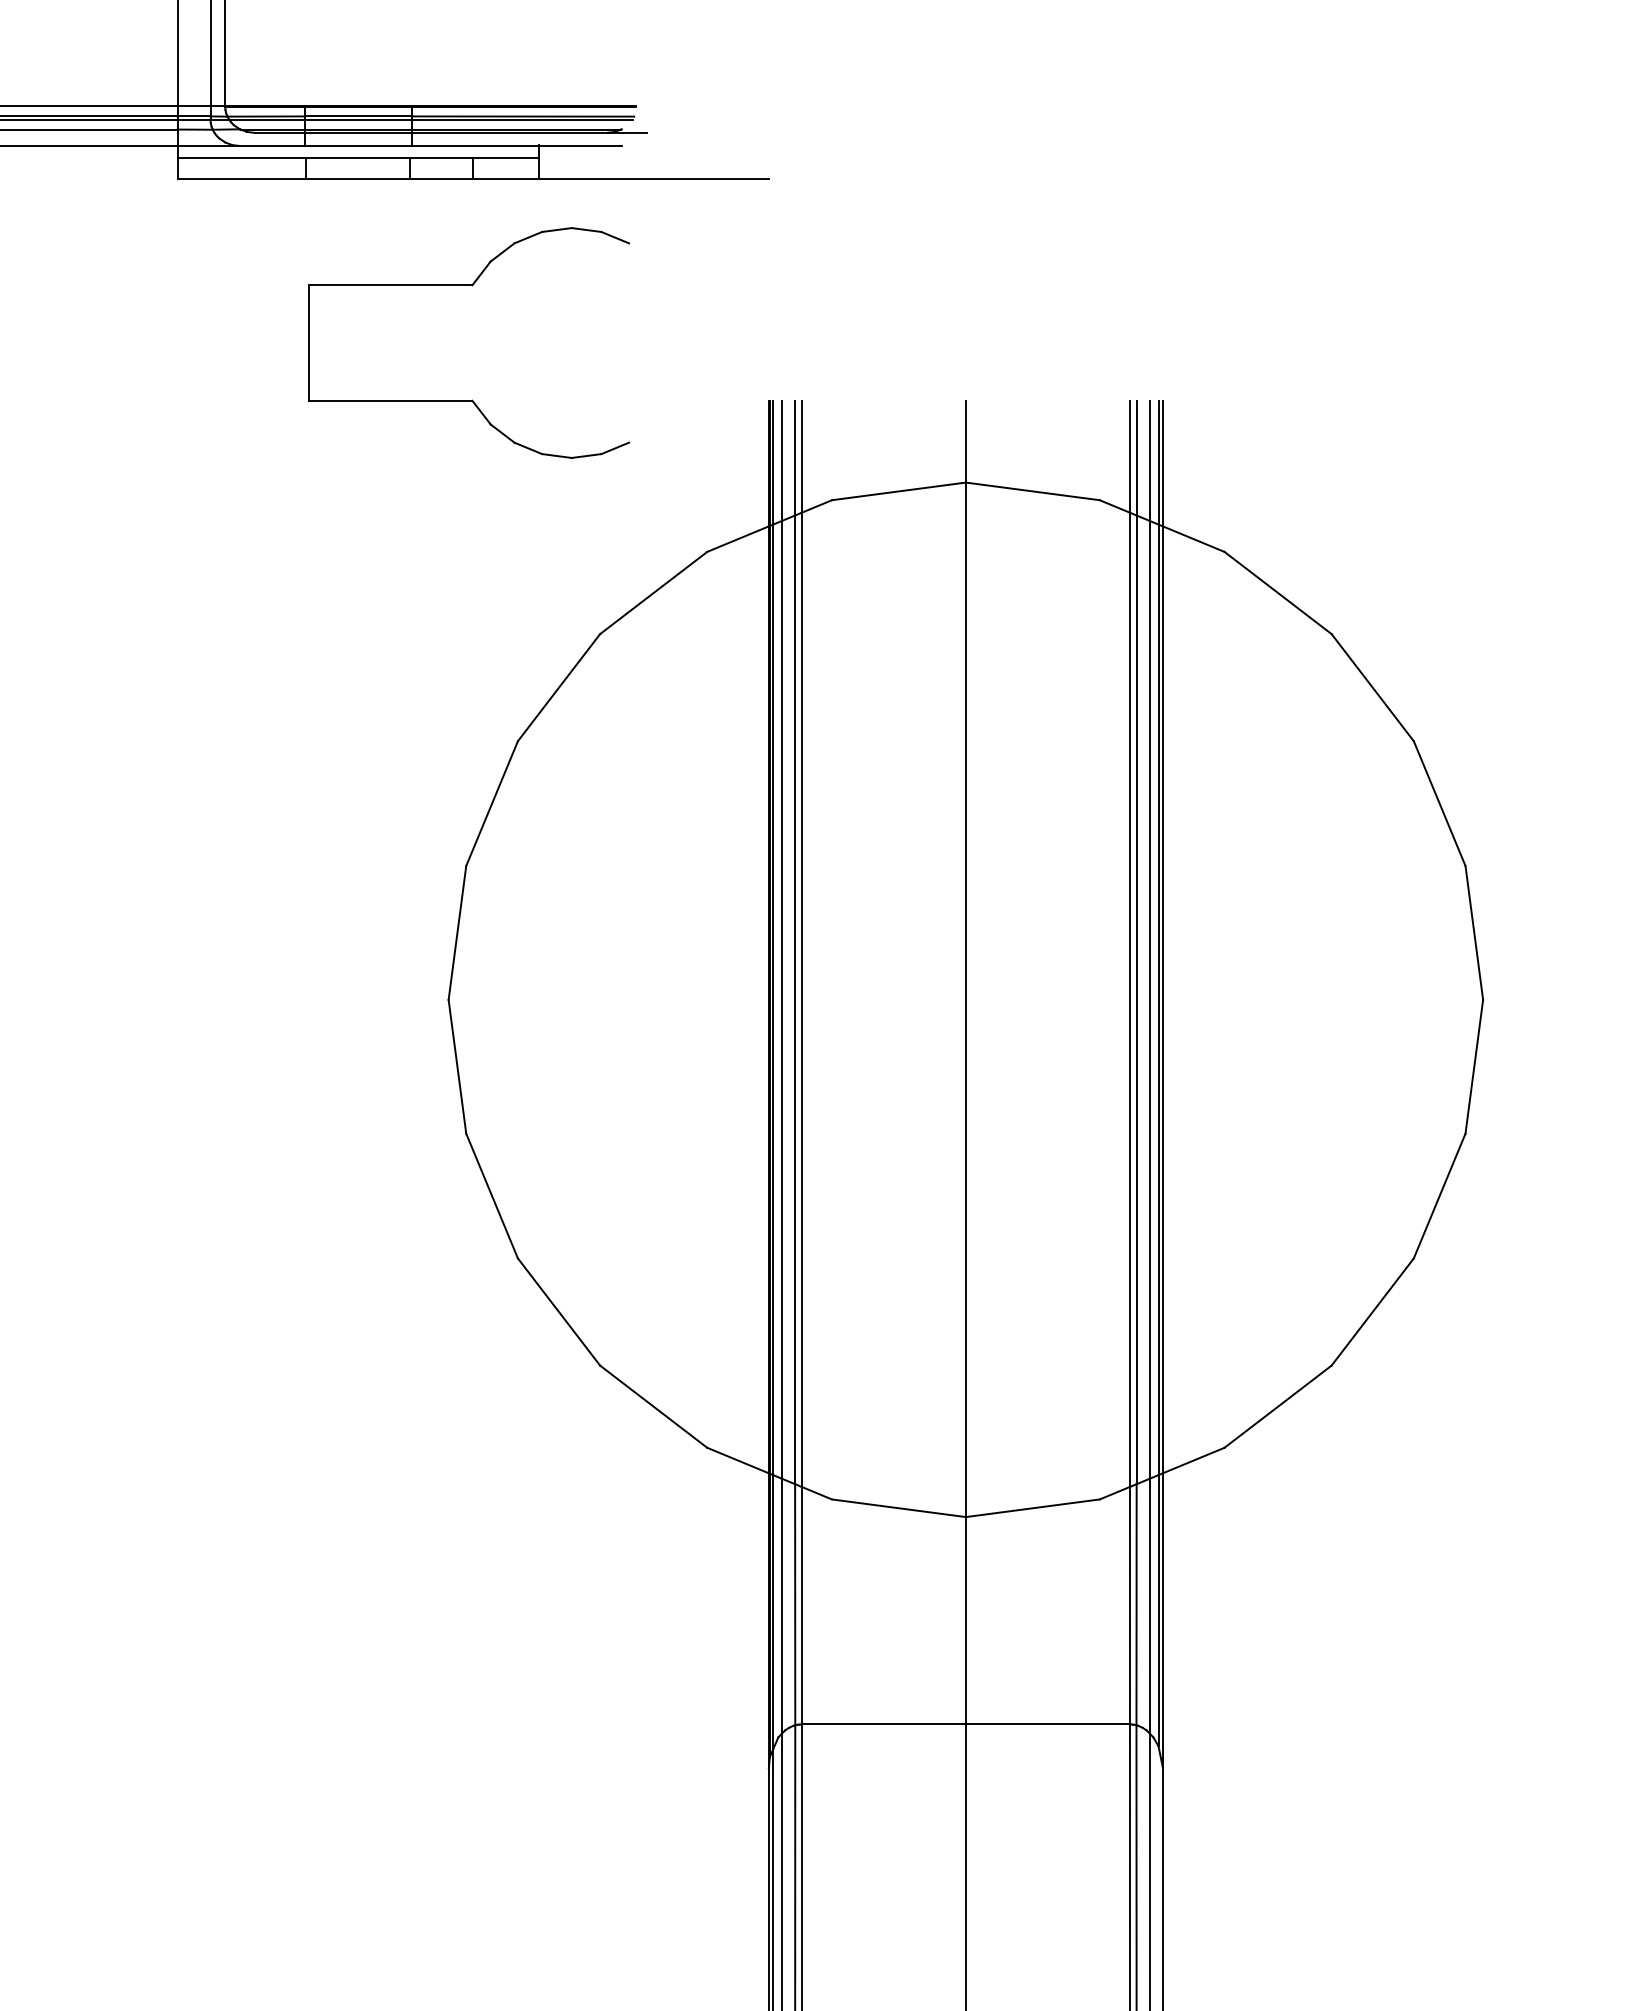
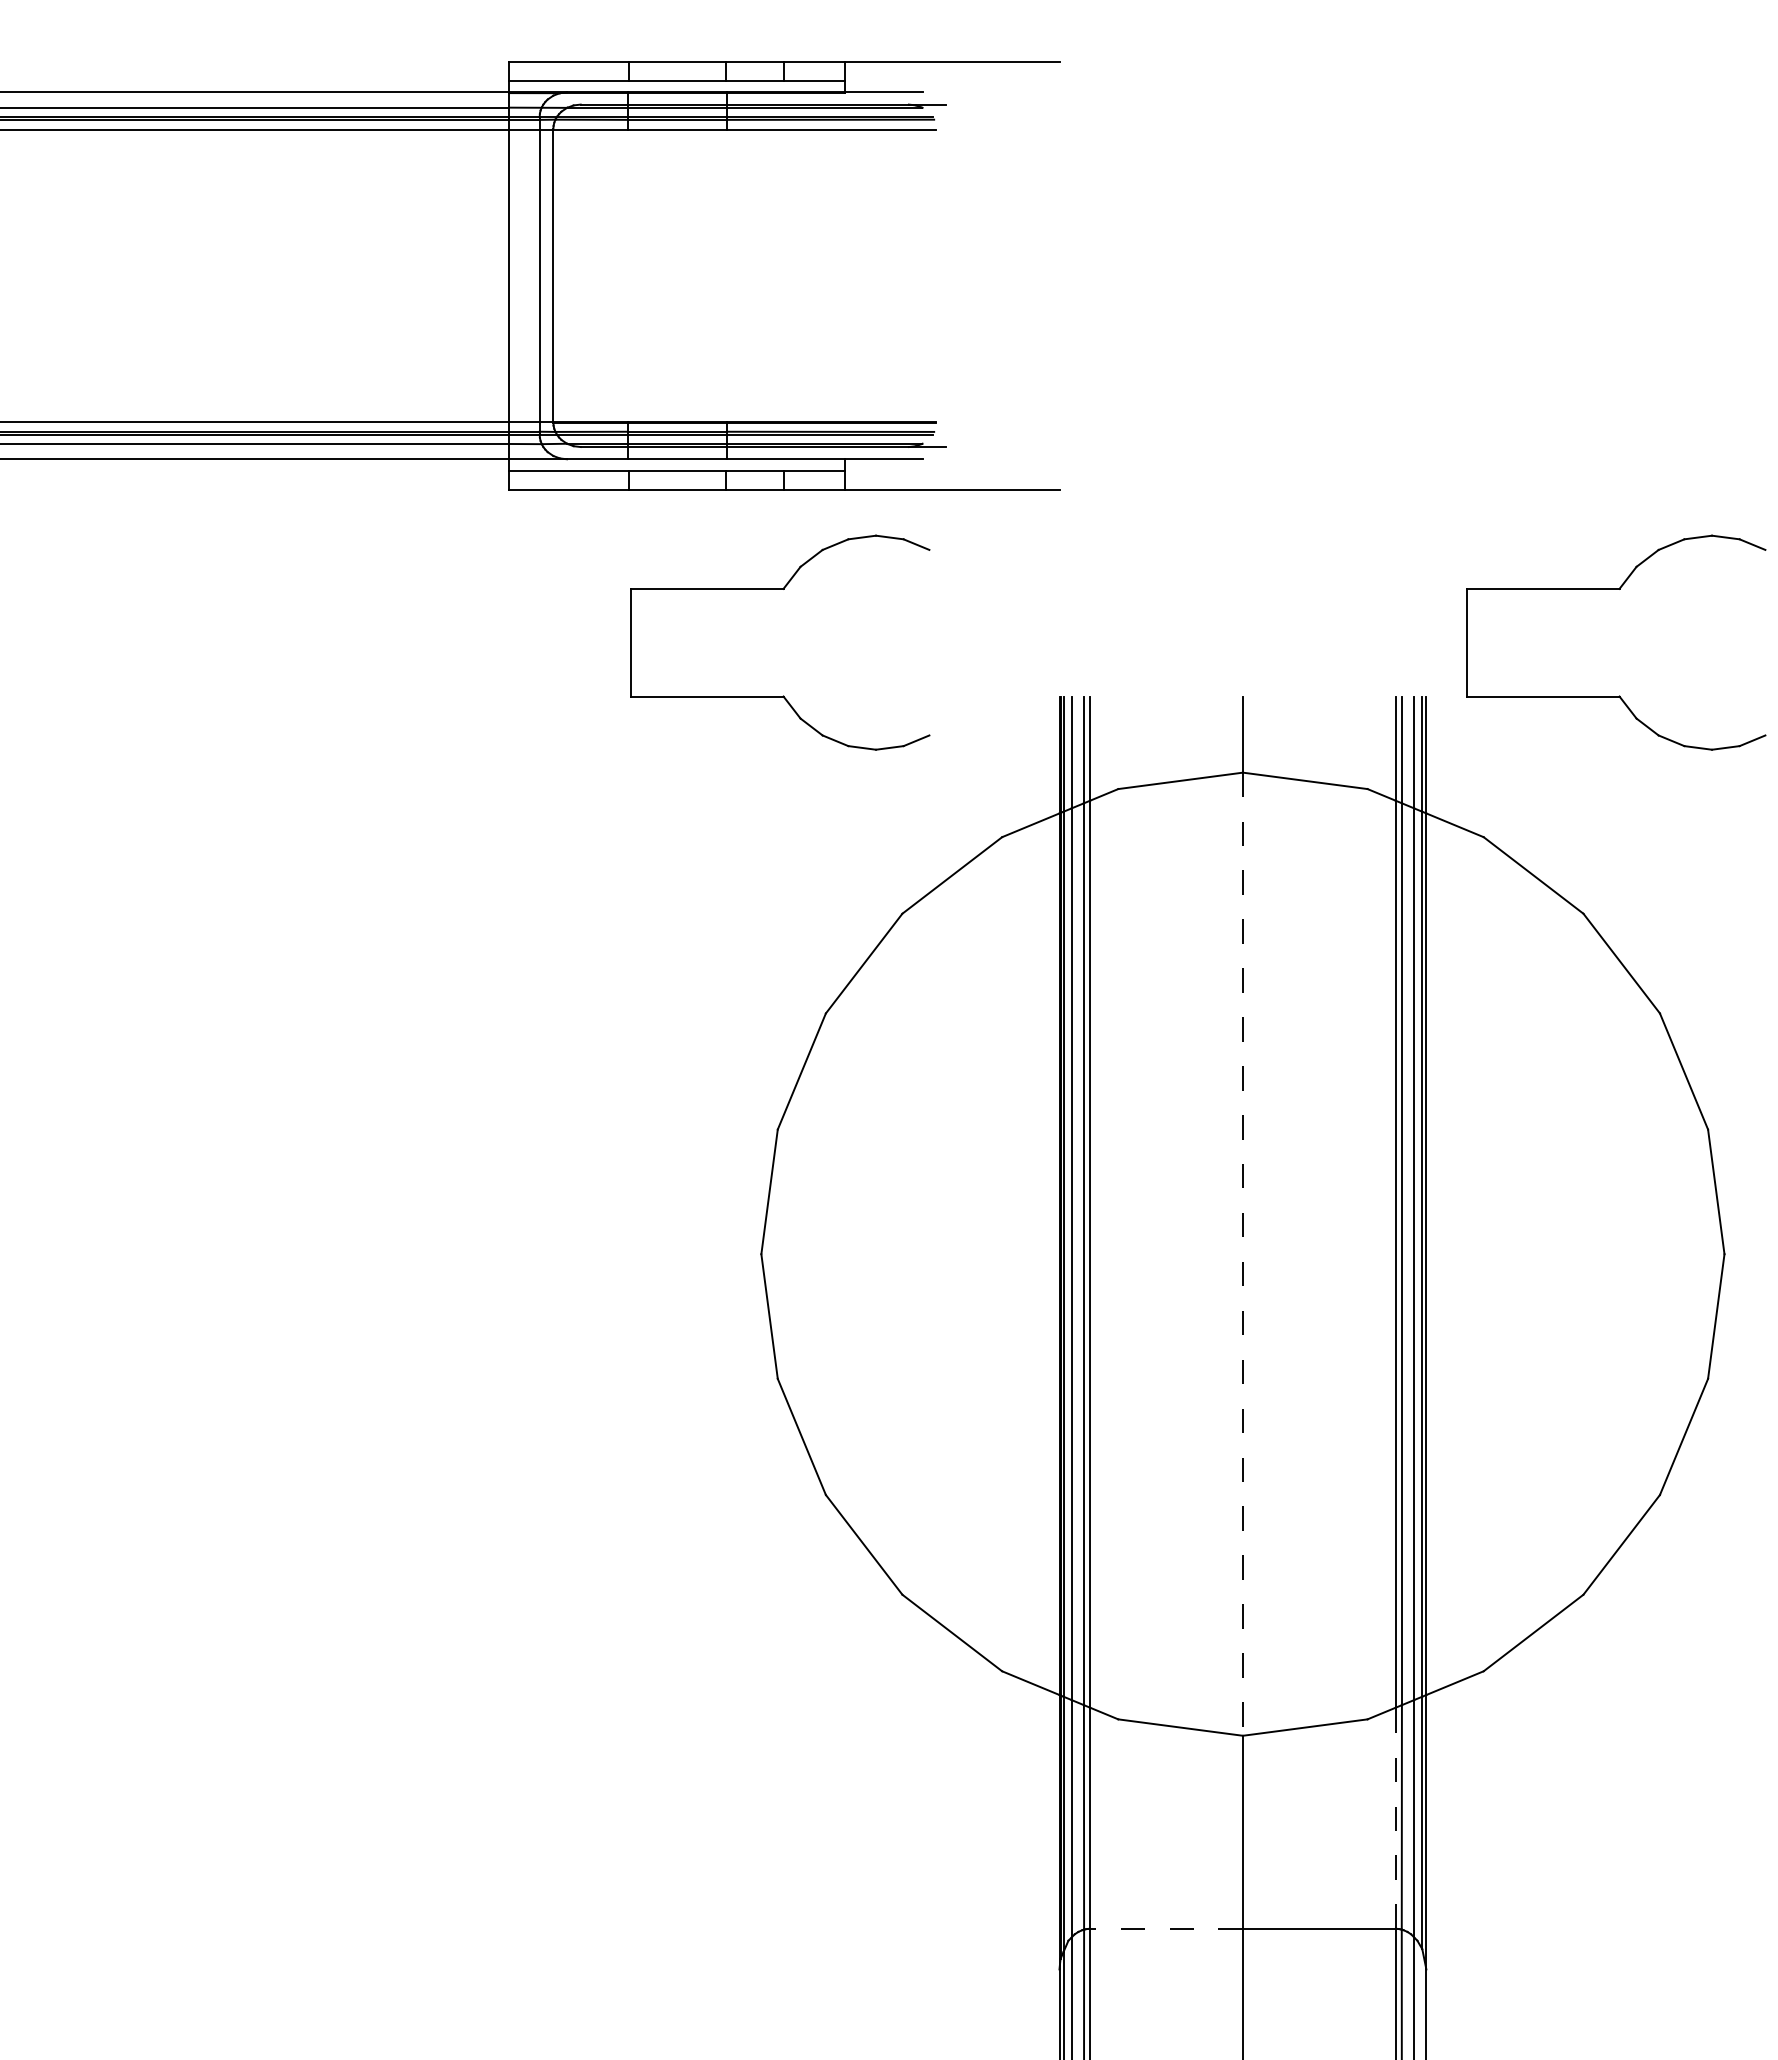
part: (1367, 285) -> (1616, 589), added
line: (965, 1000) -> (1242, 1254), solid -> dashed
line: (1129, 1605) -> (1395, 1818), solid -> dashed
line: (883, 1724) -> (1166, 1928), solid -> dashed

